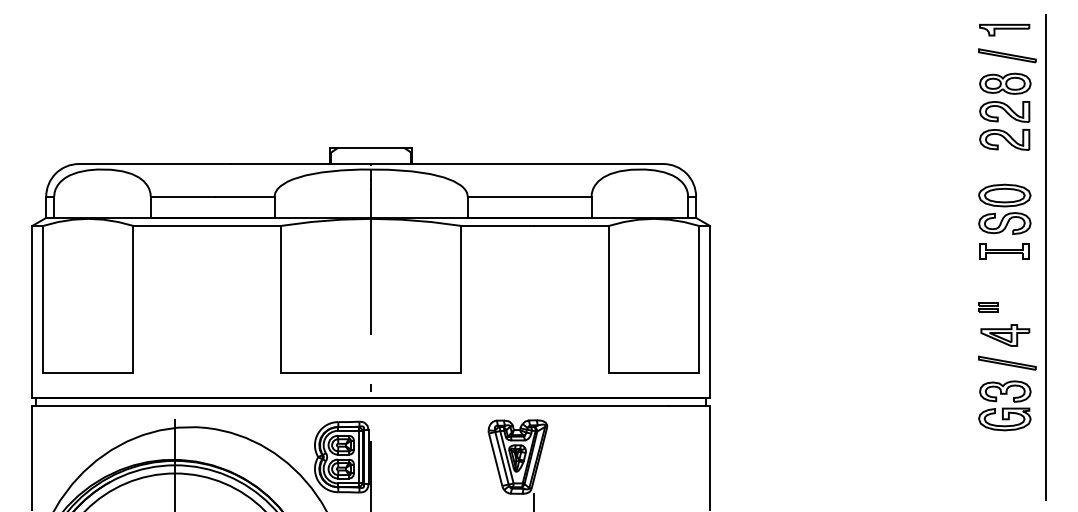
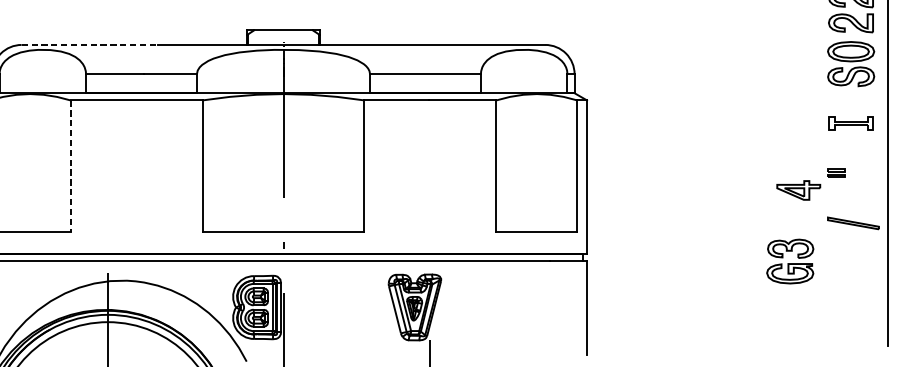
line: (155, 164) -> (90, 45), solid -> dashed
part: (1004, 208) -> (850, 63), moved
line: (133, 299) -> (70, 166), solid -> dashed
part: (1005, 335) -> (798, 190), moved
part: (1004, 405) -> (789, 261), moved

